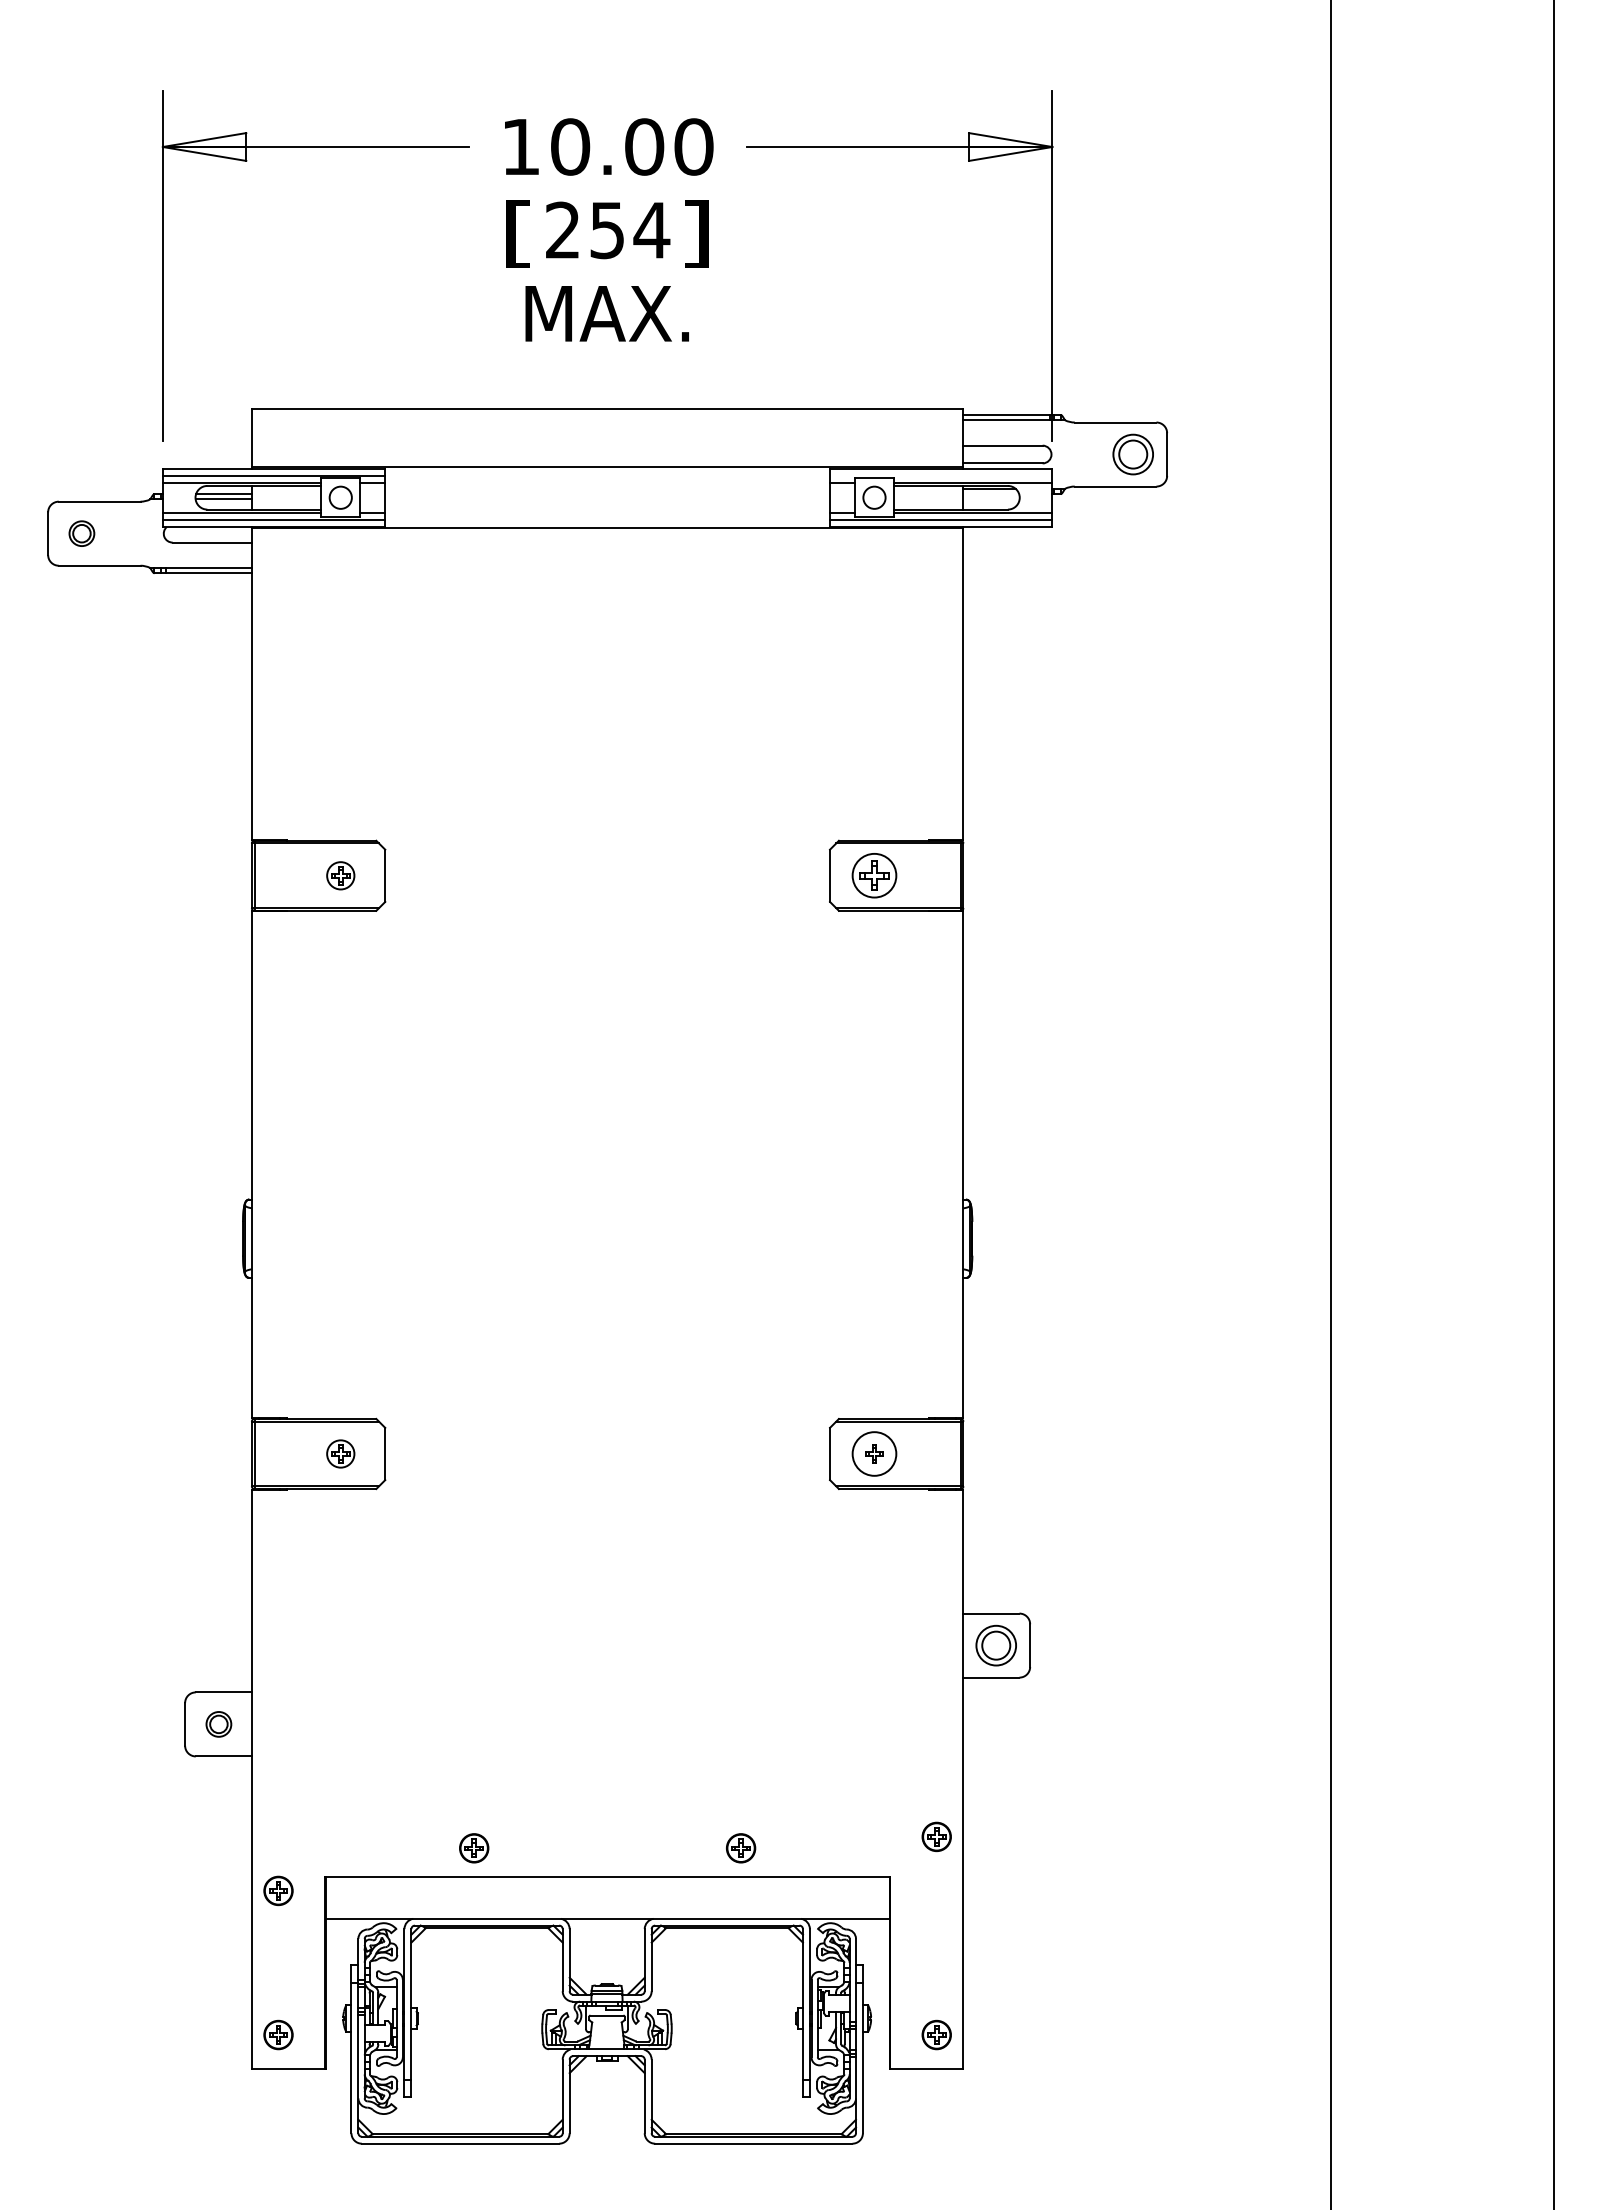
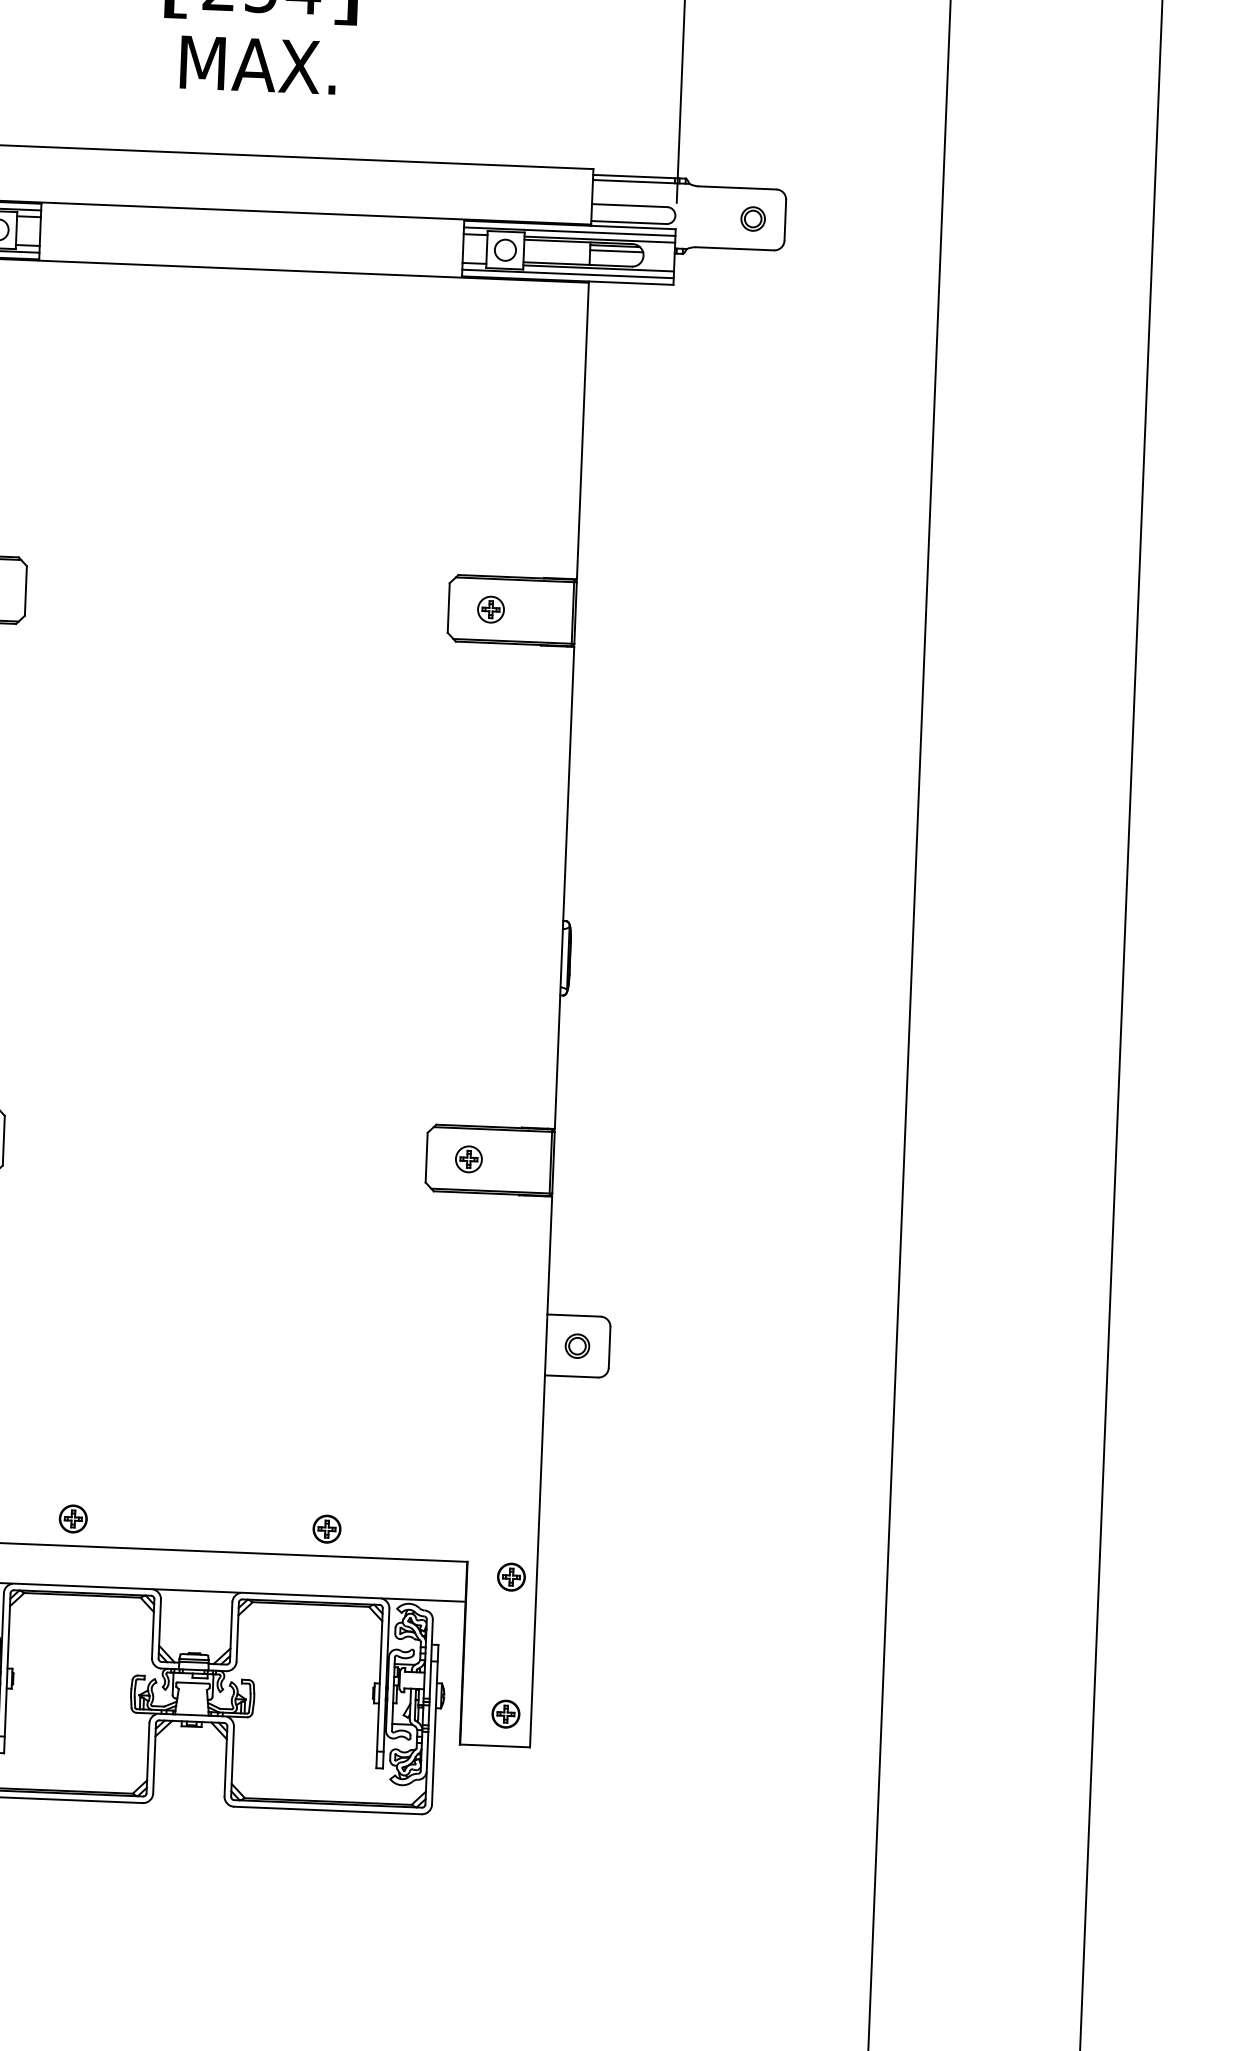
part: (1133, 454) -> (753, 219), size x0.62
line: (941, 475) -> (570, 231), added
line: (991, 494) -> (616, 251), added
part: (874, 875) -> (491, 609), size x0.62
circle: (874, 1453) -> (468, 1158), size x0.62
part: (996, 1645) -> (577, 1346), size x0.62
part: (936, 1836) -> (511, 1576), moved

